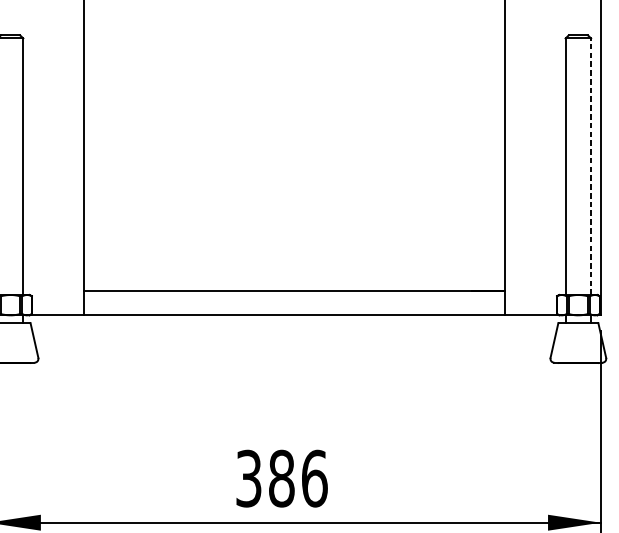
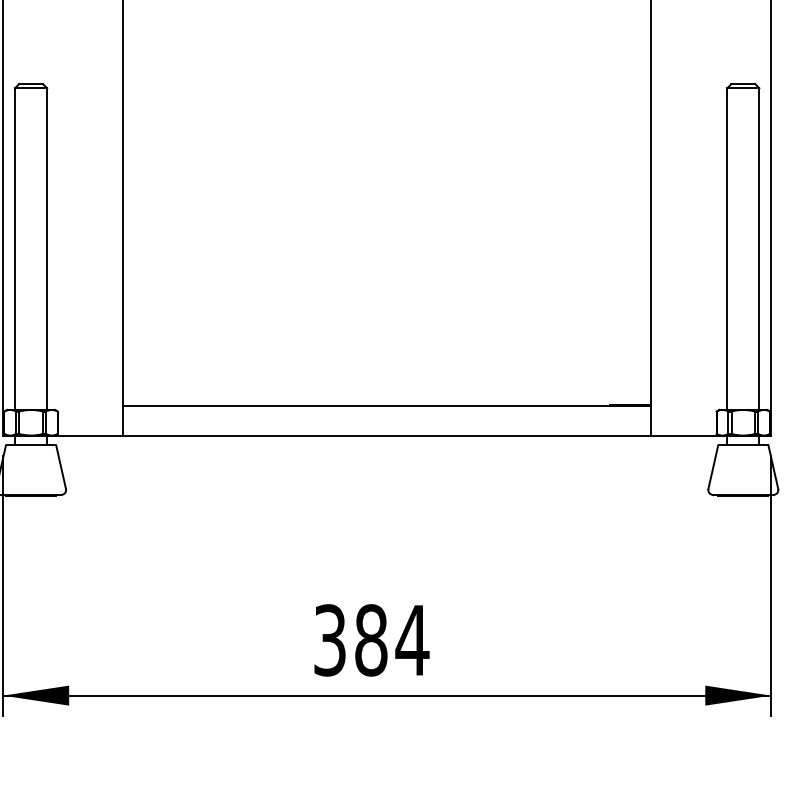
line: (591, 167) -> (759, 249), dashed -> solid
text: (314, 478) -> (412, 640), 386 -> 384

